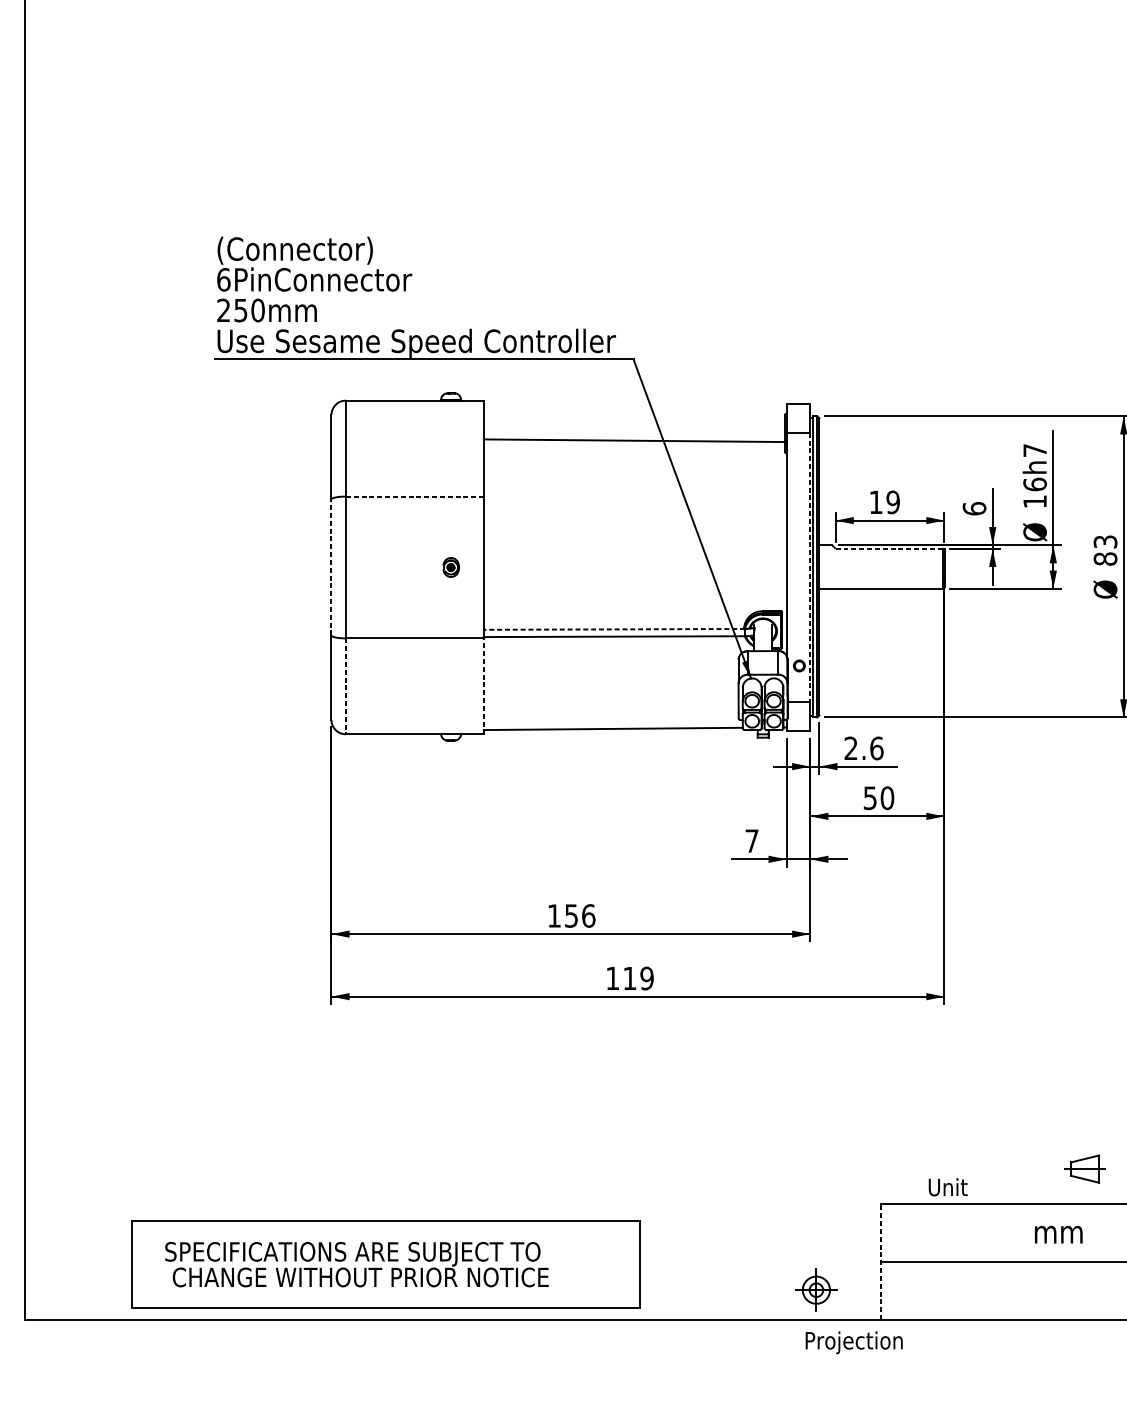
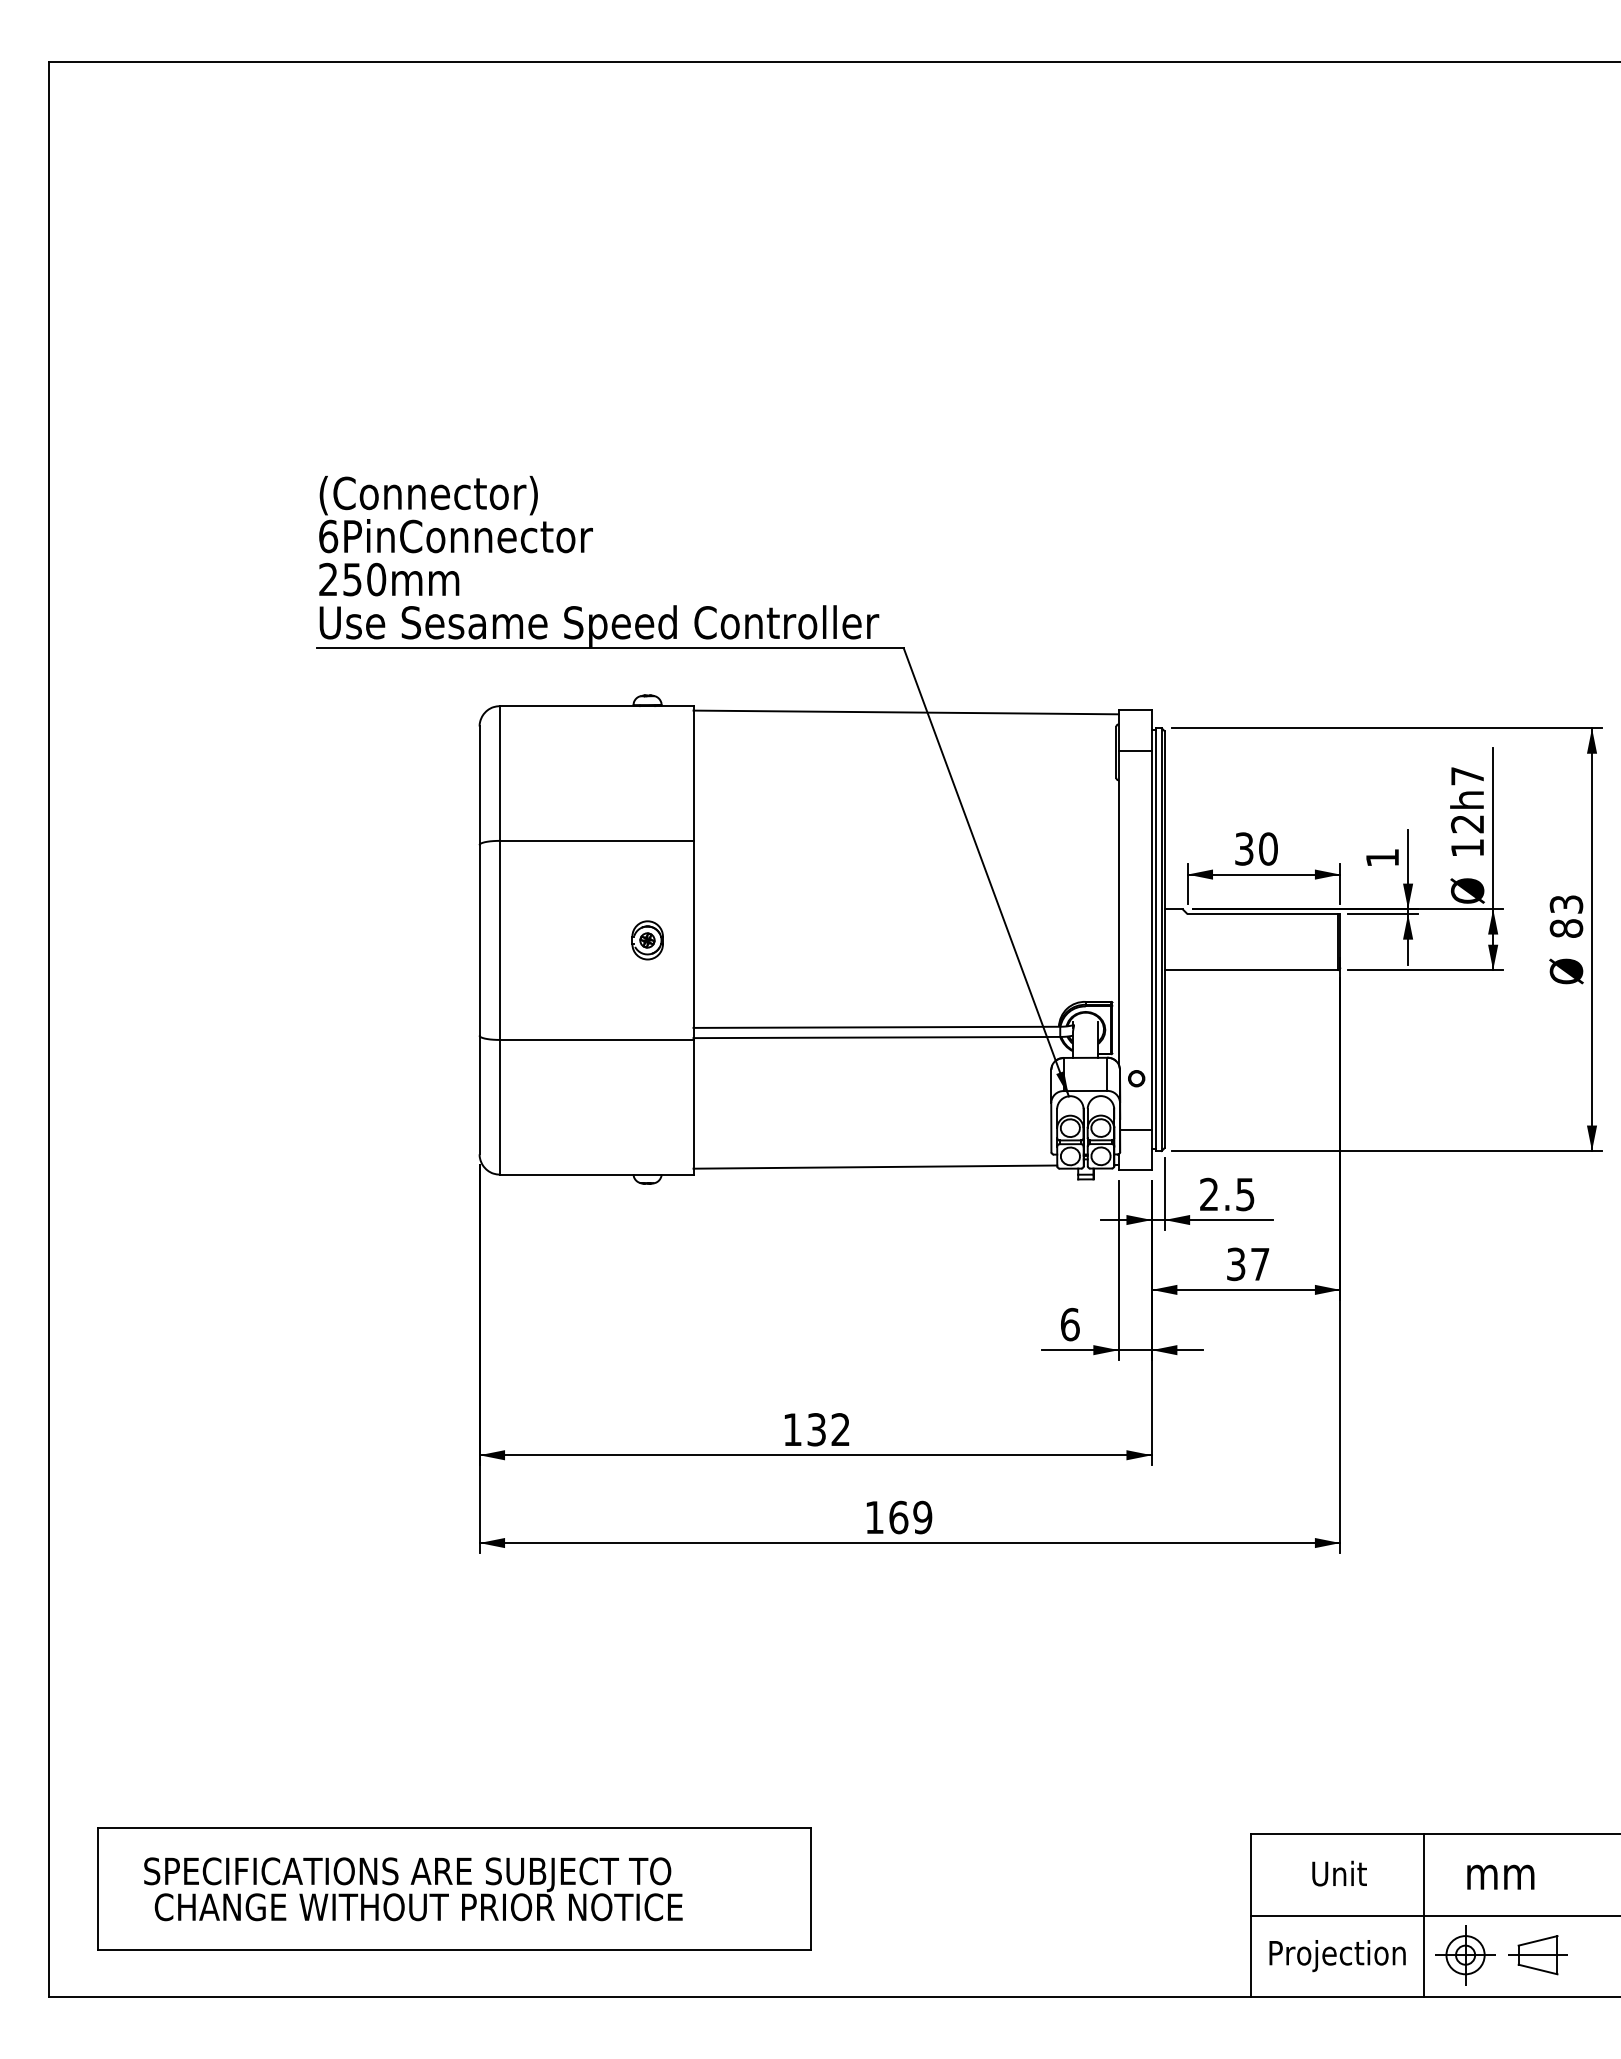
line: (634, 440) -> (905, 712), moved
text: (1035, 484) -> (1467, 823), 16 -> 12
line: (414, 496) -> (596, 840), dashed -> solid
text: (884, 502) -> (1256, 848), 19 -> 30
text: (974, 508) -> (1382, 857), 6 -> 1
line: (889, 549) -> (1263, 914), dashed -> solid
line: (331, 566) -> (479, 939), dashed -> solid
part: (451, 567) -> (647, 940), size x1.43
line: (809, 567) -> (1151, 940), dashed -> solid
line: (614, 629) -> (876, 1027), dashed -> solid
line: (483, 685) -> (693, 1106), dashed -> solid
line: (345, 686) -> (499, 1107), dashed -> solid
text: (876, 748) -> (1245, 1194), 2.6 -> 2.5
text: (879, 798) -> (1248, 1264), 50 -> 37
text: (752, 841) -> (1070, 1324), 7 -> 6
text: (580, 915) -> (829, 1429), 156 -> 132
text: (629, 978) -> (898, 1517), 119 -> 169
part: (1084, 1169) -> (1537, 1955), moved
text: (948, 1187) -> (1339, 1873), moved
line: (880, 1261) -> (1250, 1915), dashed -> solid
line: (1003, 1261) -> (1423, 1915), added
part: (386, 1264) -> (454, 1888), moved
part: (816, 1290) -> (1465, 1955), moved
text: (854, 1343) -> (1337, 1956), moved

